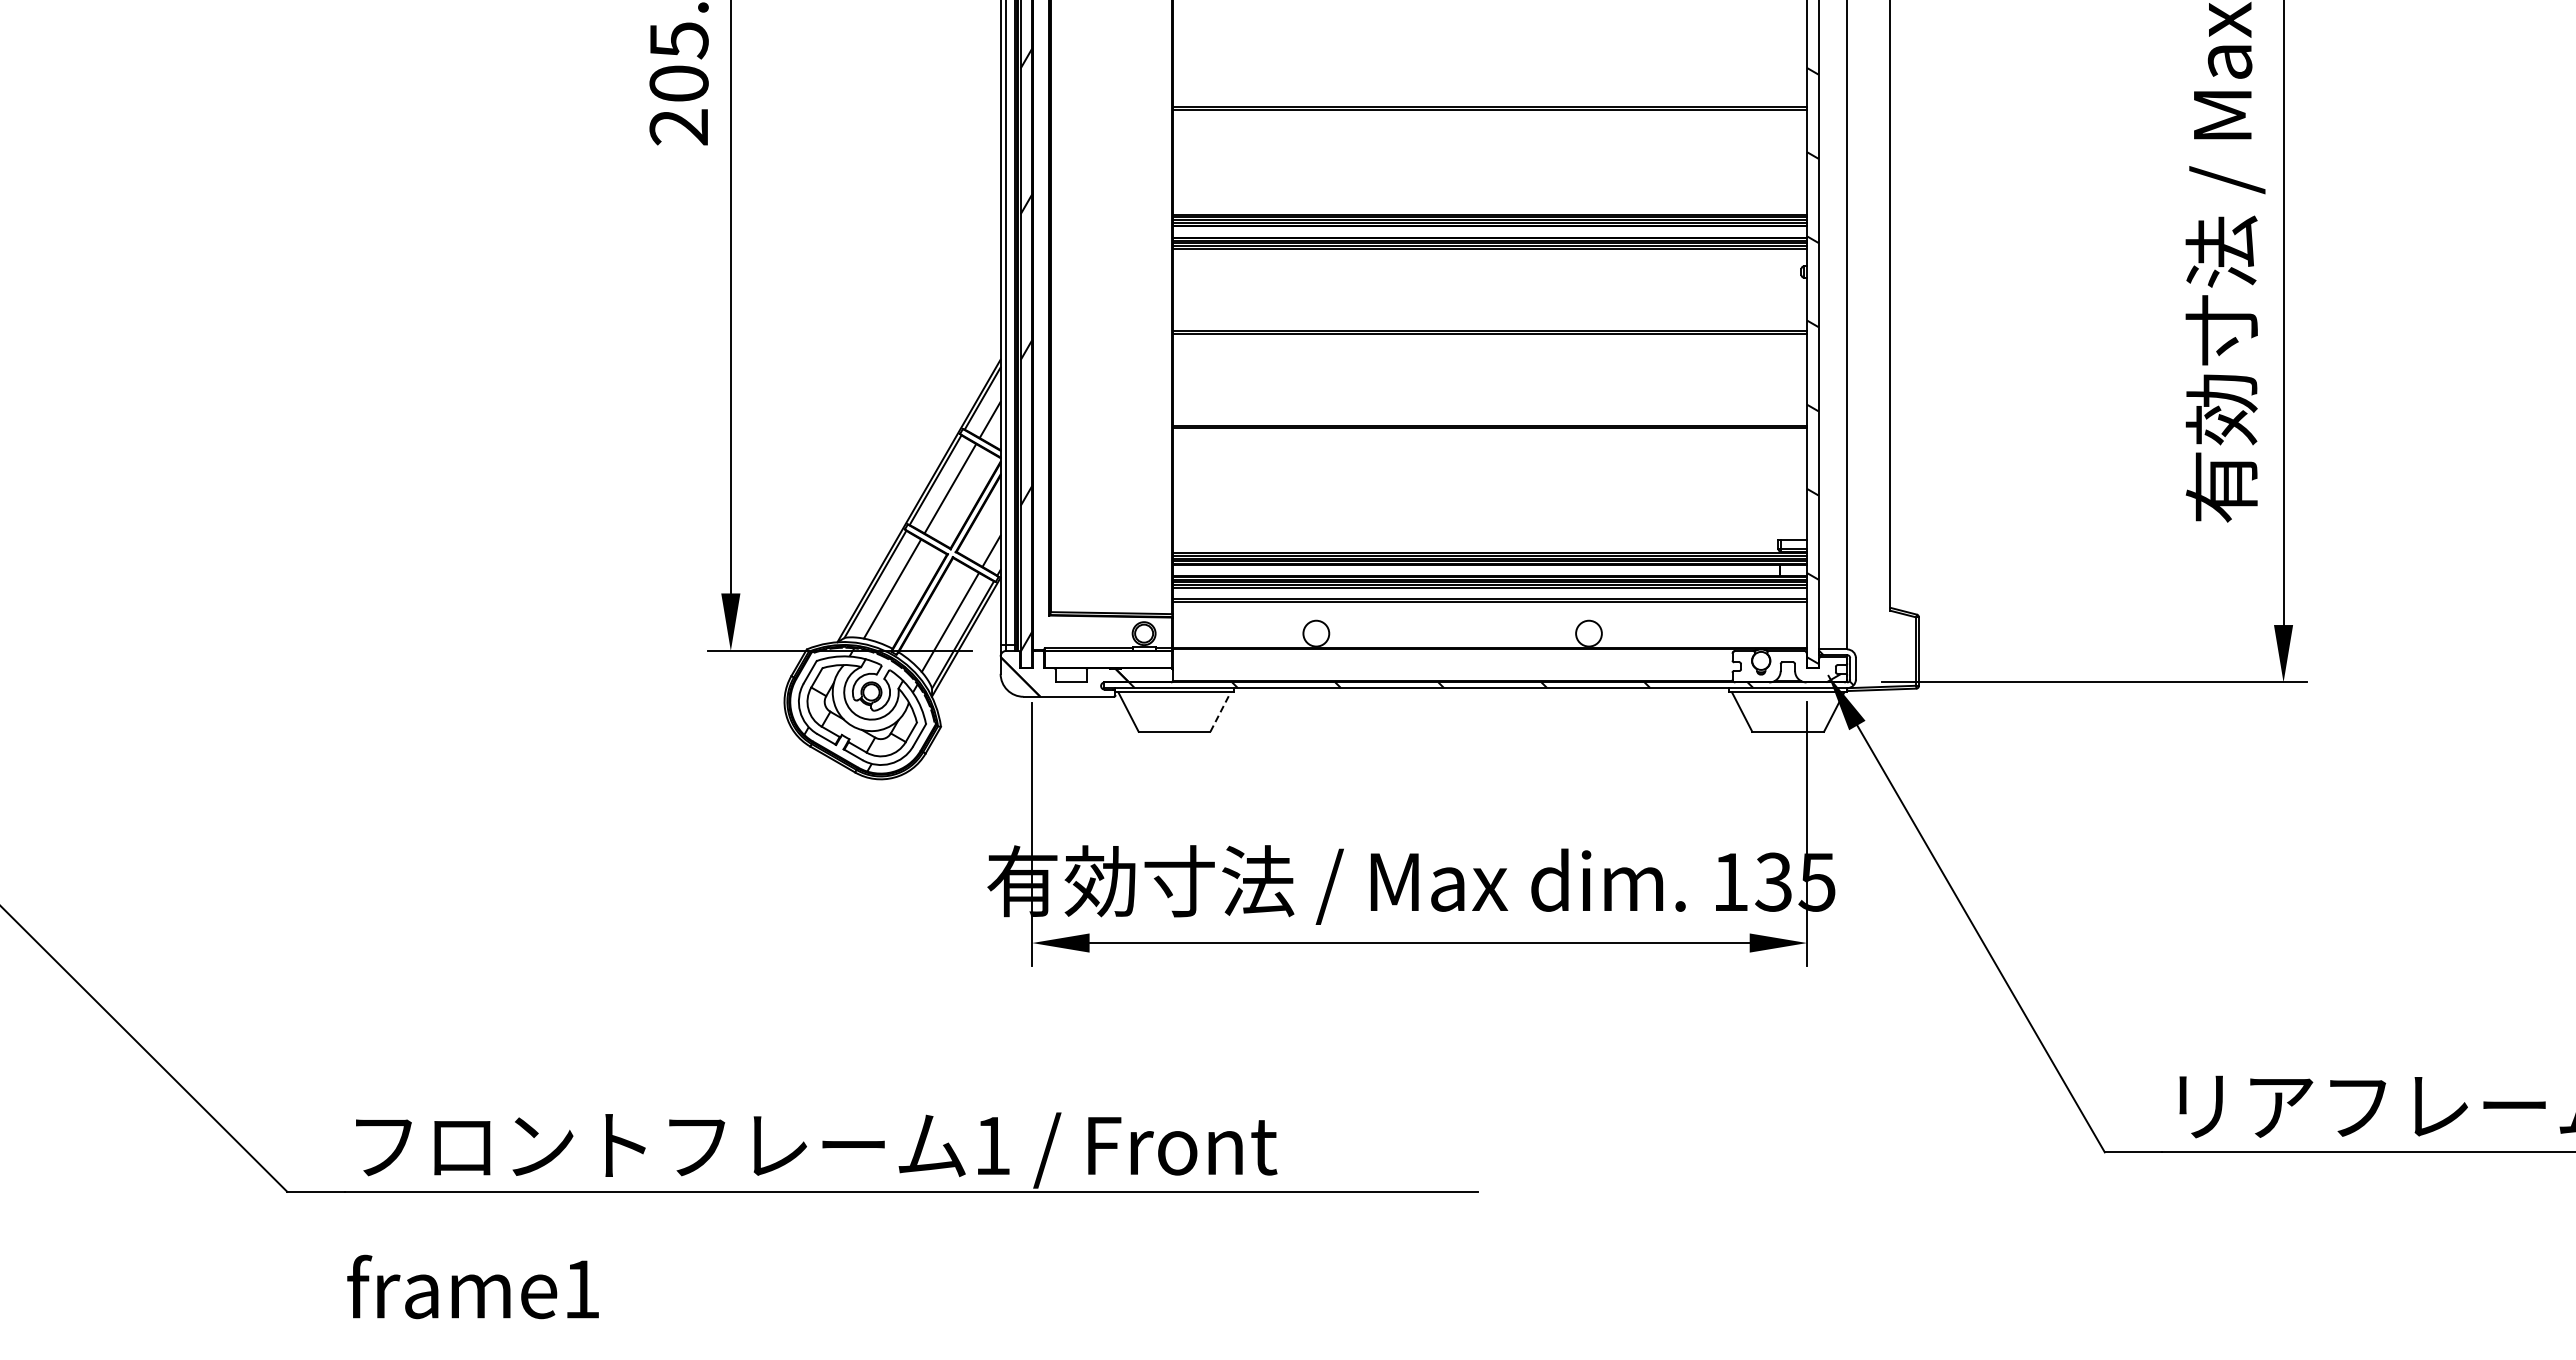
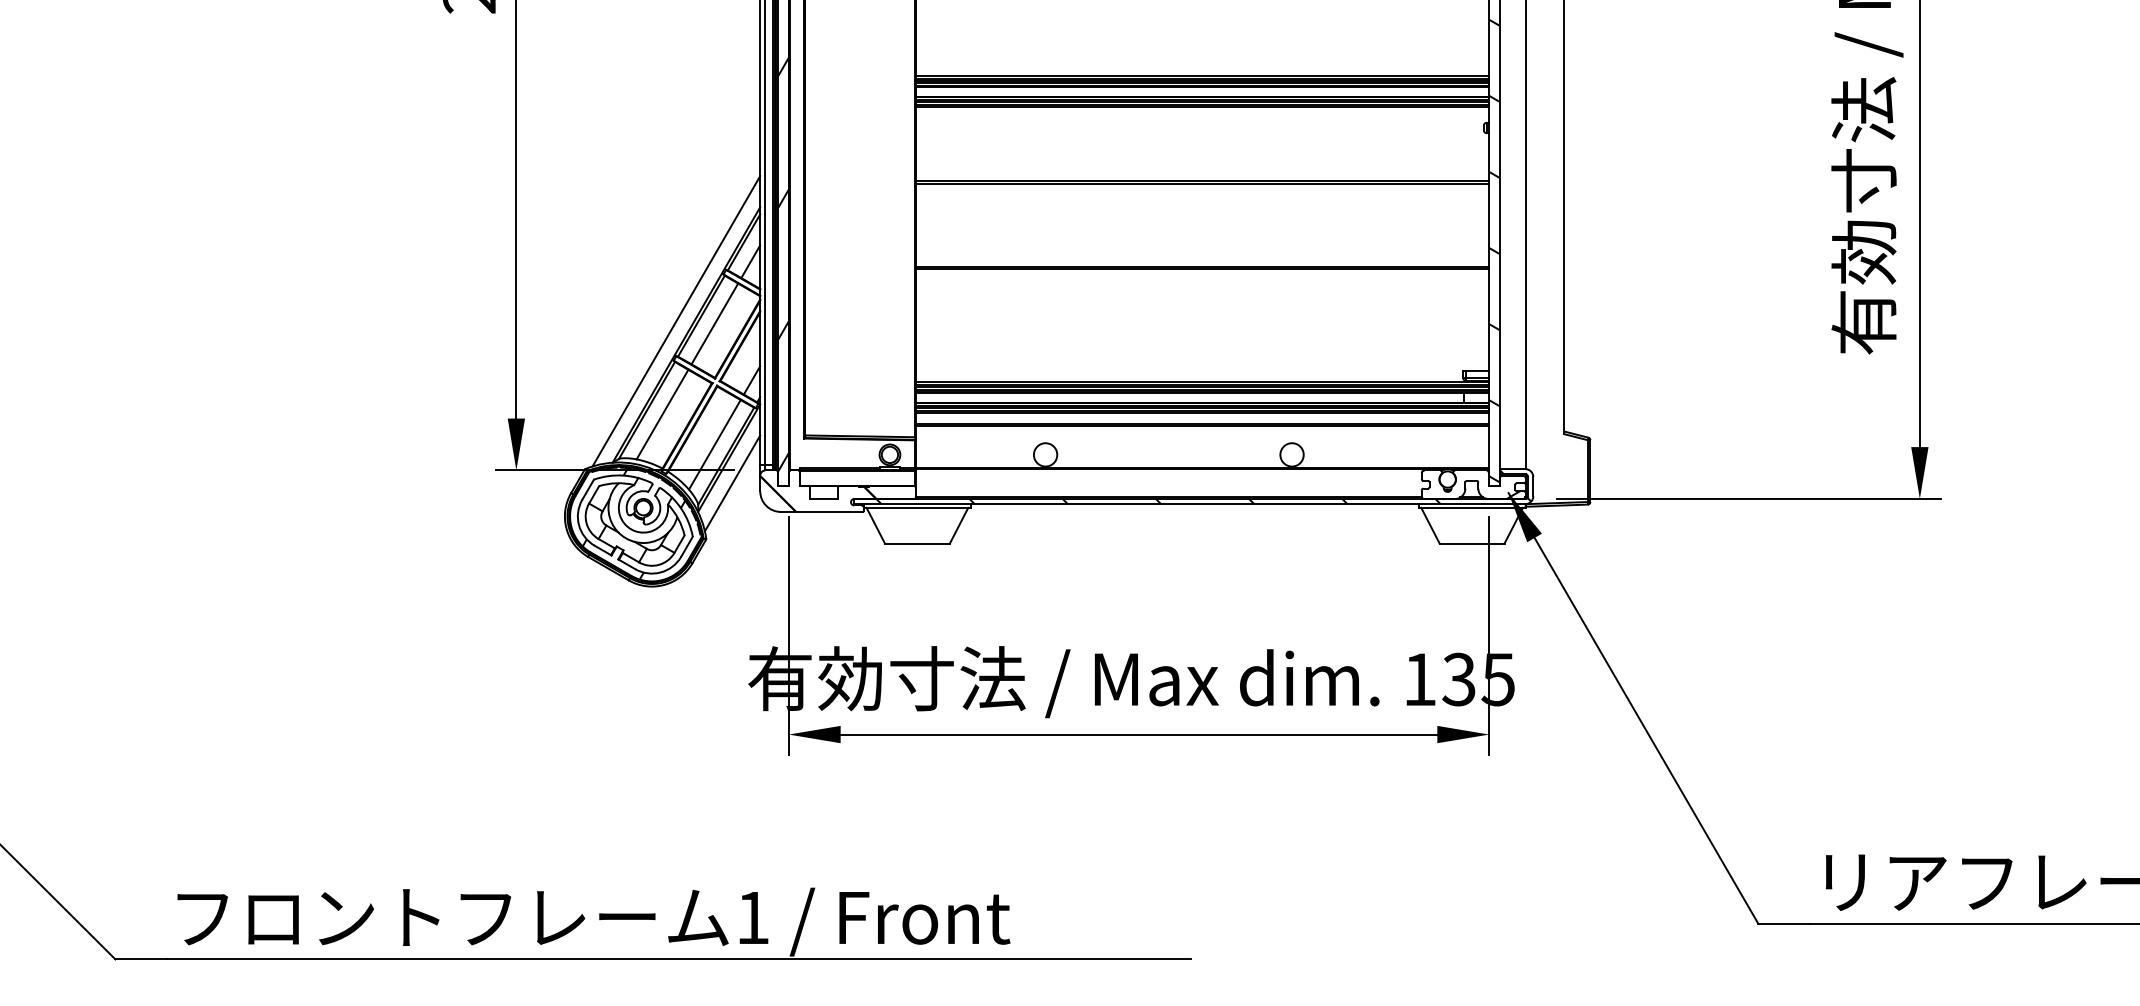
line: (907, 485) -> (676, 320), added
line: (969, 665) -> (732, 483), added
line: (1220, 711) -> (958, 525), dashed -> solid

